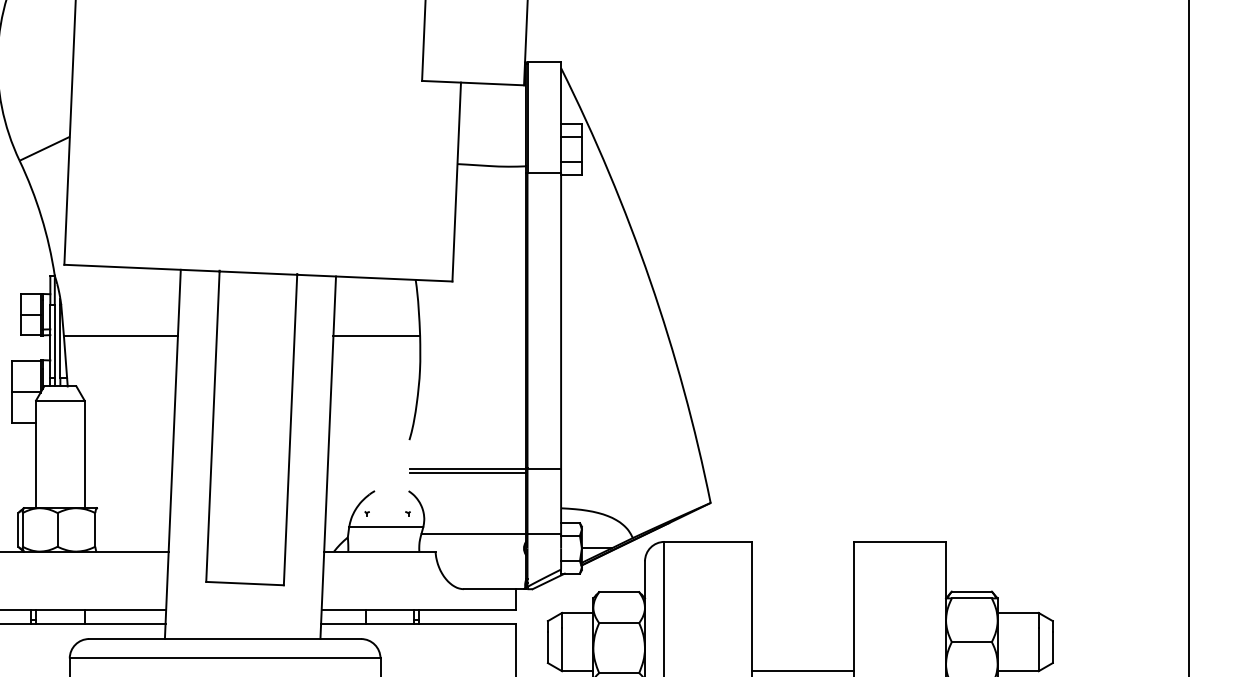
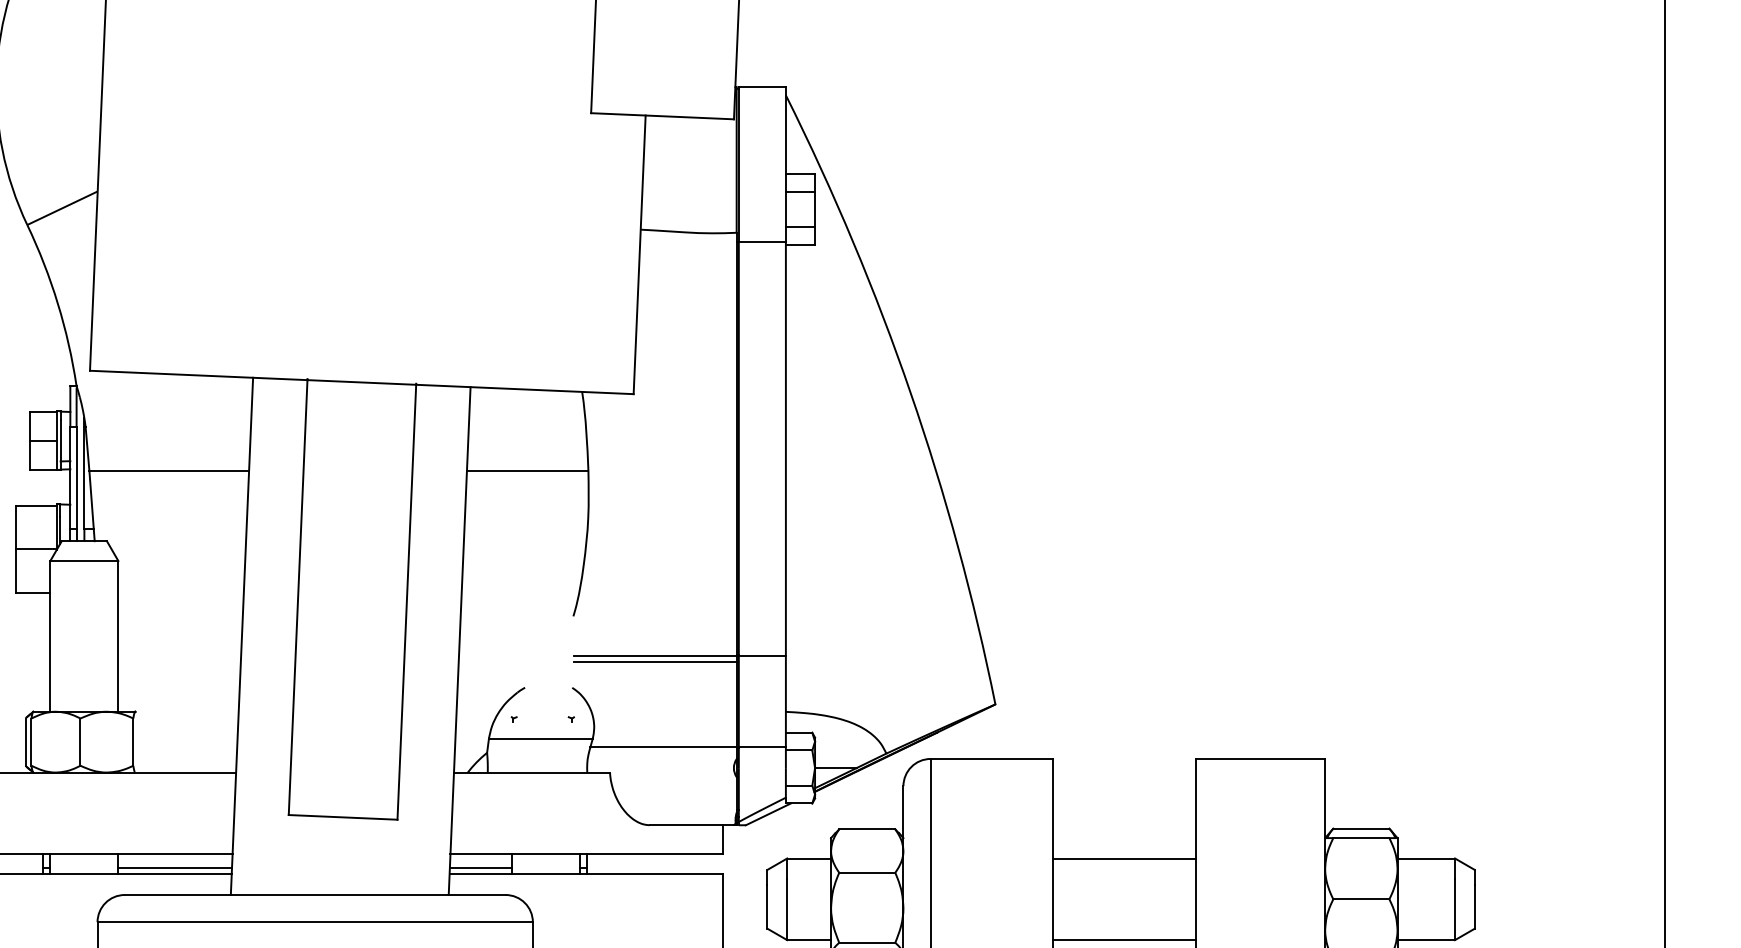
line: (802, 612) -> (1124, 858), added
line: (125, 619) -> (175, 867), added
line: (343, 619) -> (480, 867), added

